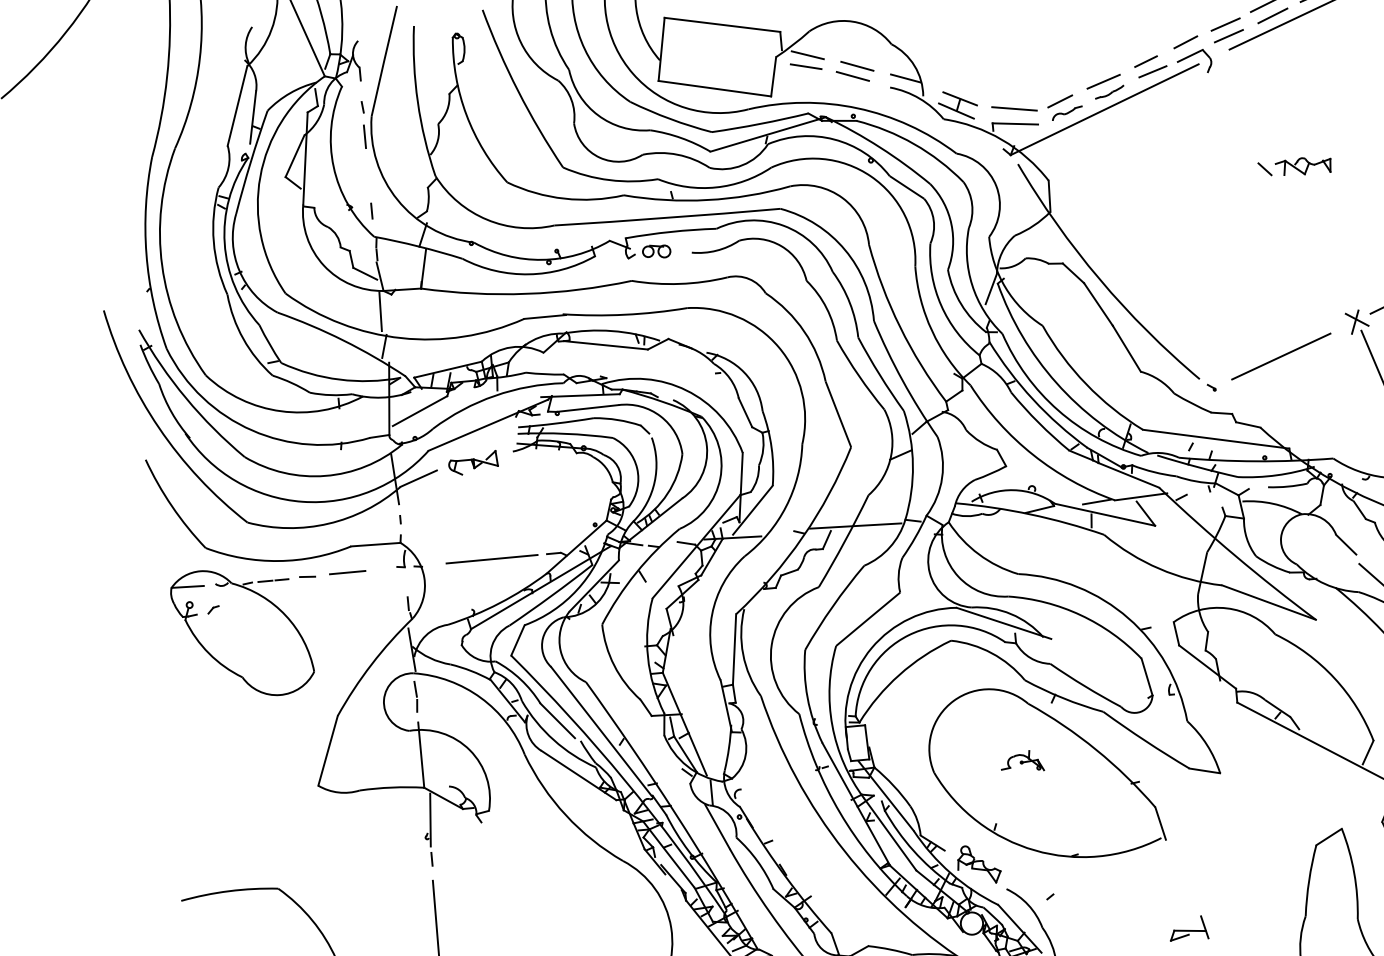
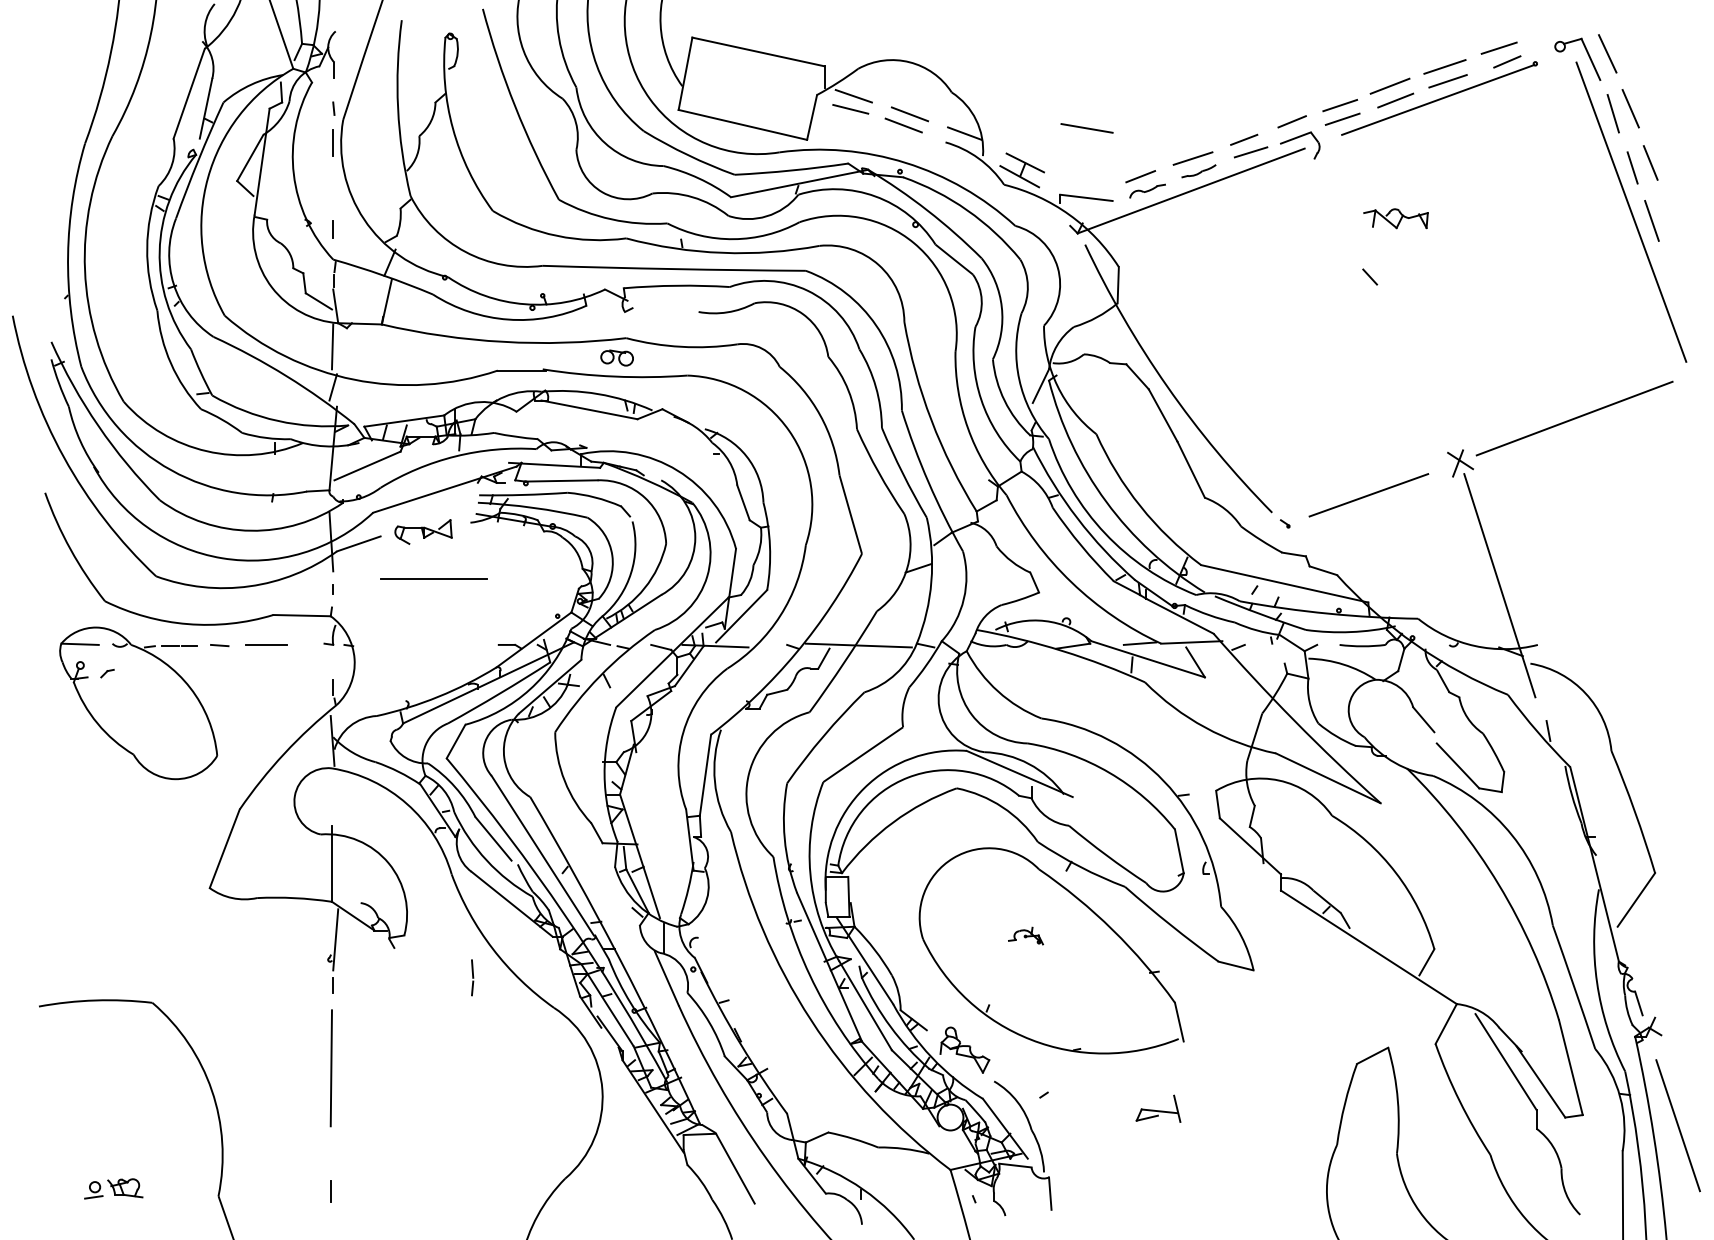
line: (1014, 109) -> (1086, 128), moved
part: (1303, 166) -> (1395, 218), moved
part: (656, 251) -> (616, 357), moved
line: (491, 558) -> (433, 578), moved
line: (416, 696) -> (472, 977), moved
part: (1021, 761) -> (1025, 935), size x0.7
part: (1188, 928) -> (1158, 1108), moved

